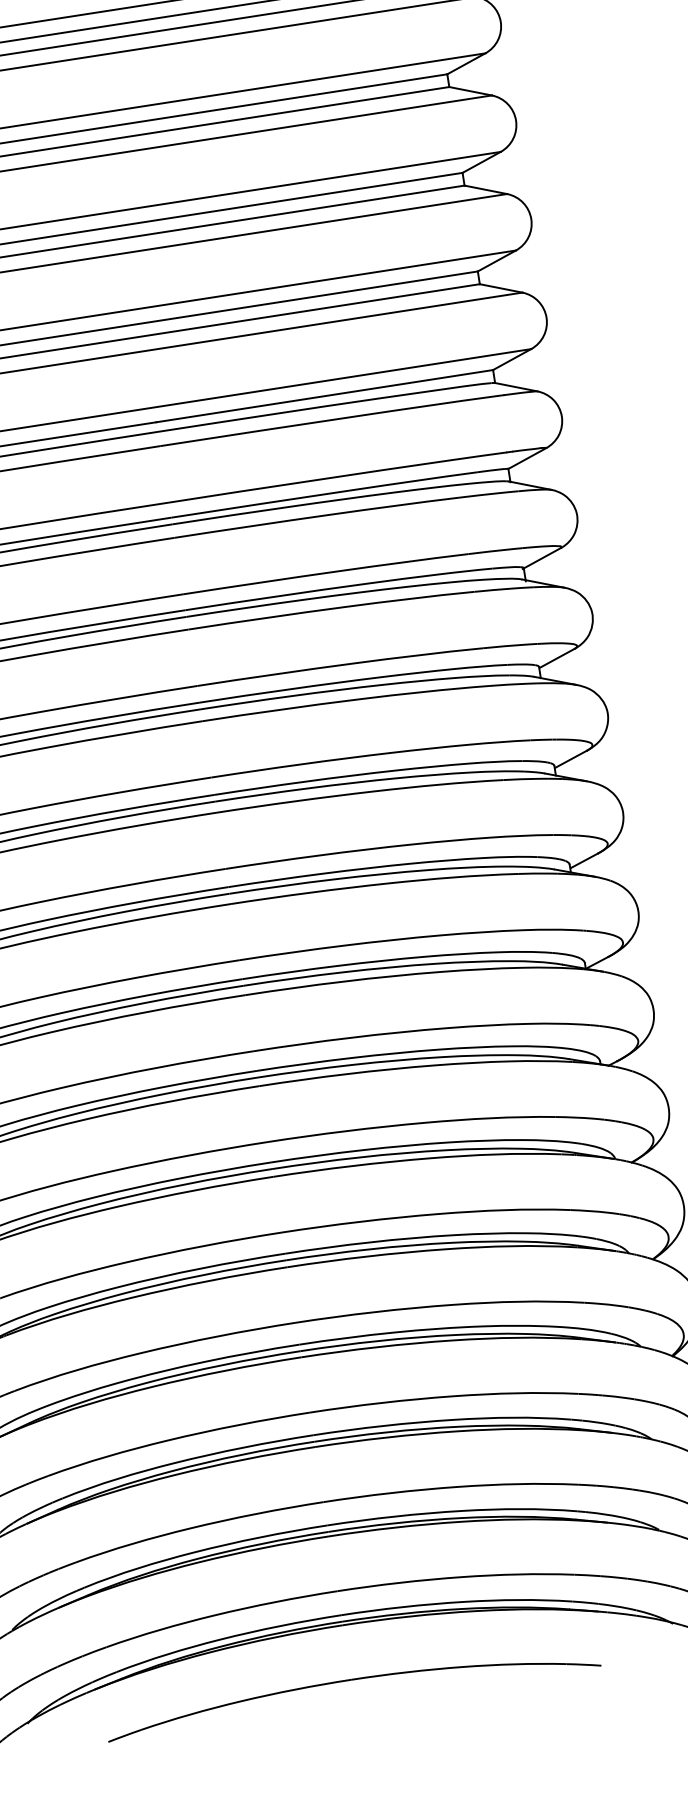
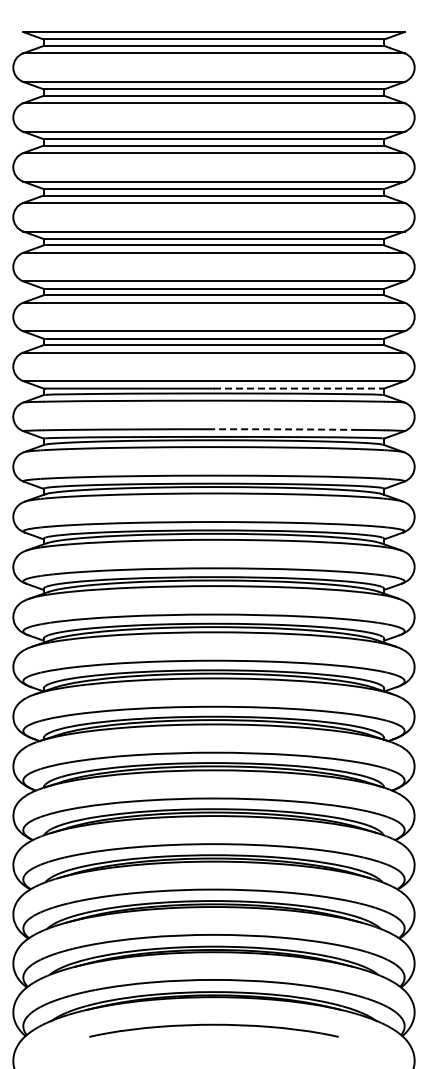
line: (325, 395) -> (299, 388), solid -> dashed
arc: (312, 480) -> (286, 429), solid -> dashed

